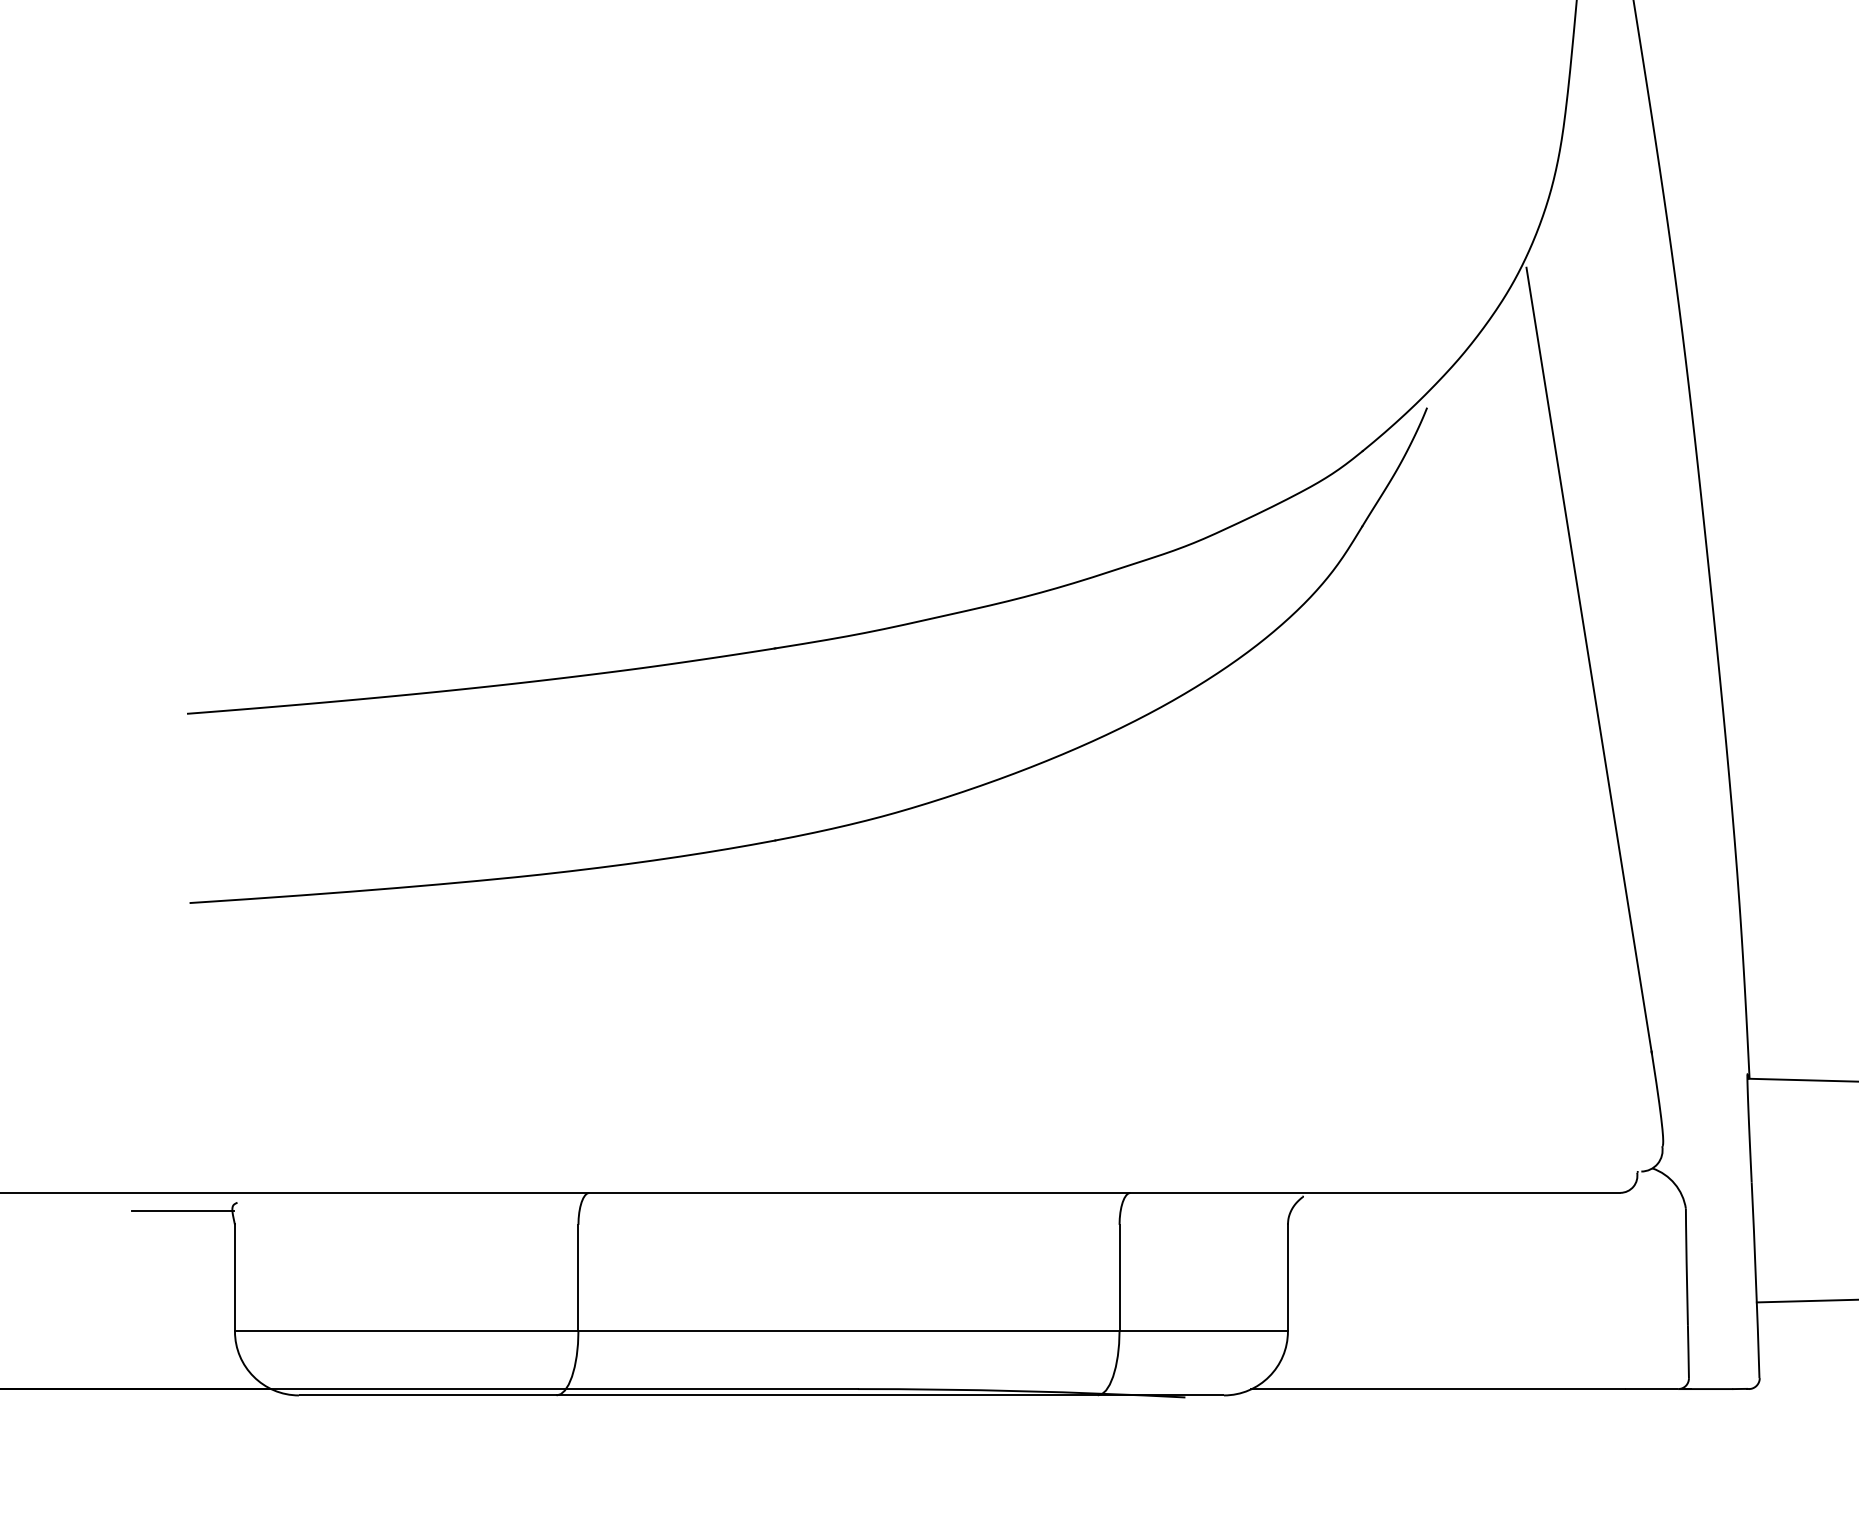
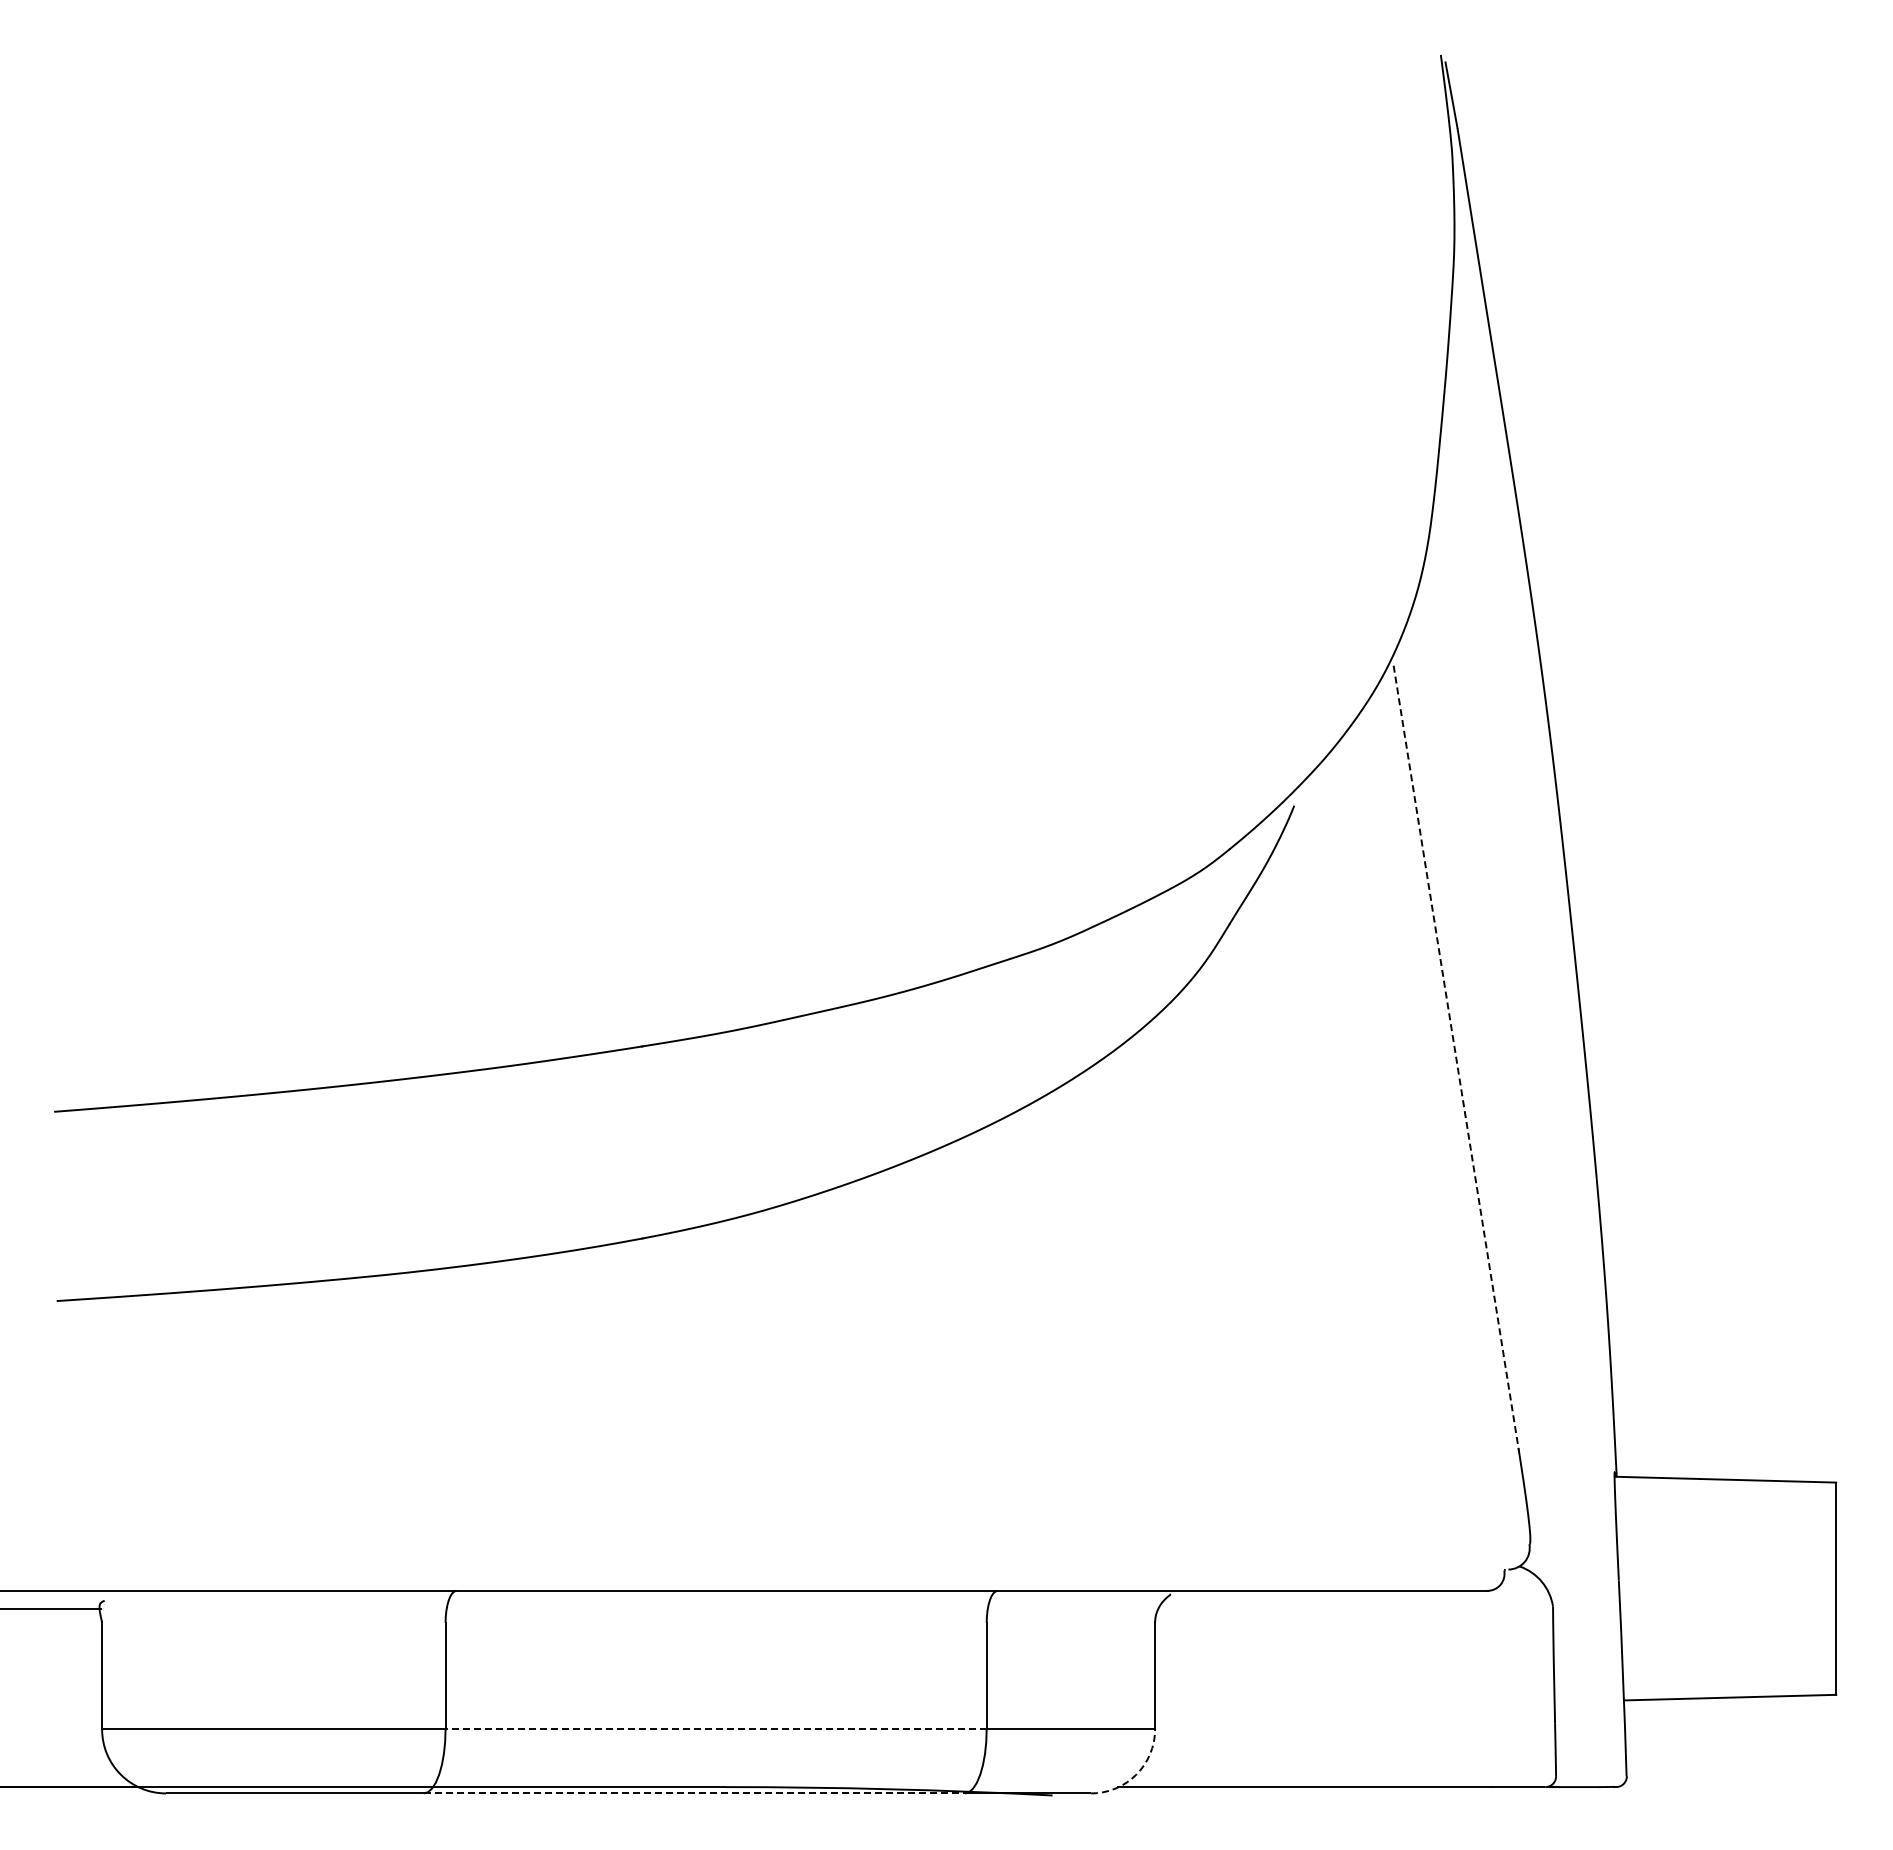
line: (1589, 659) -> (1456, 1057), solid -> dashed
line: (849, 1331) -> (716, 1729), solid -> dashed
arc: (1269, 1376) -> (1136, 1774), solid -> dashed
line: (827, 1395) -> (694, 1793), solid -> dashed

